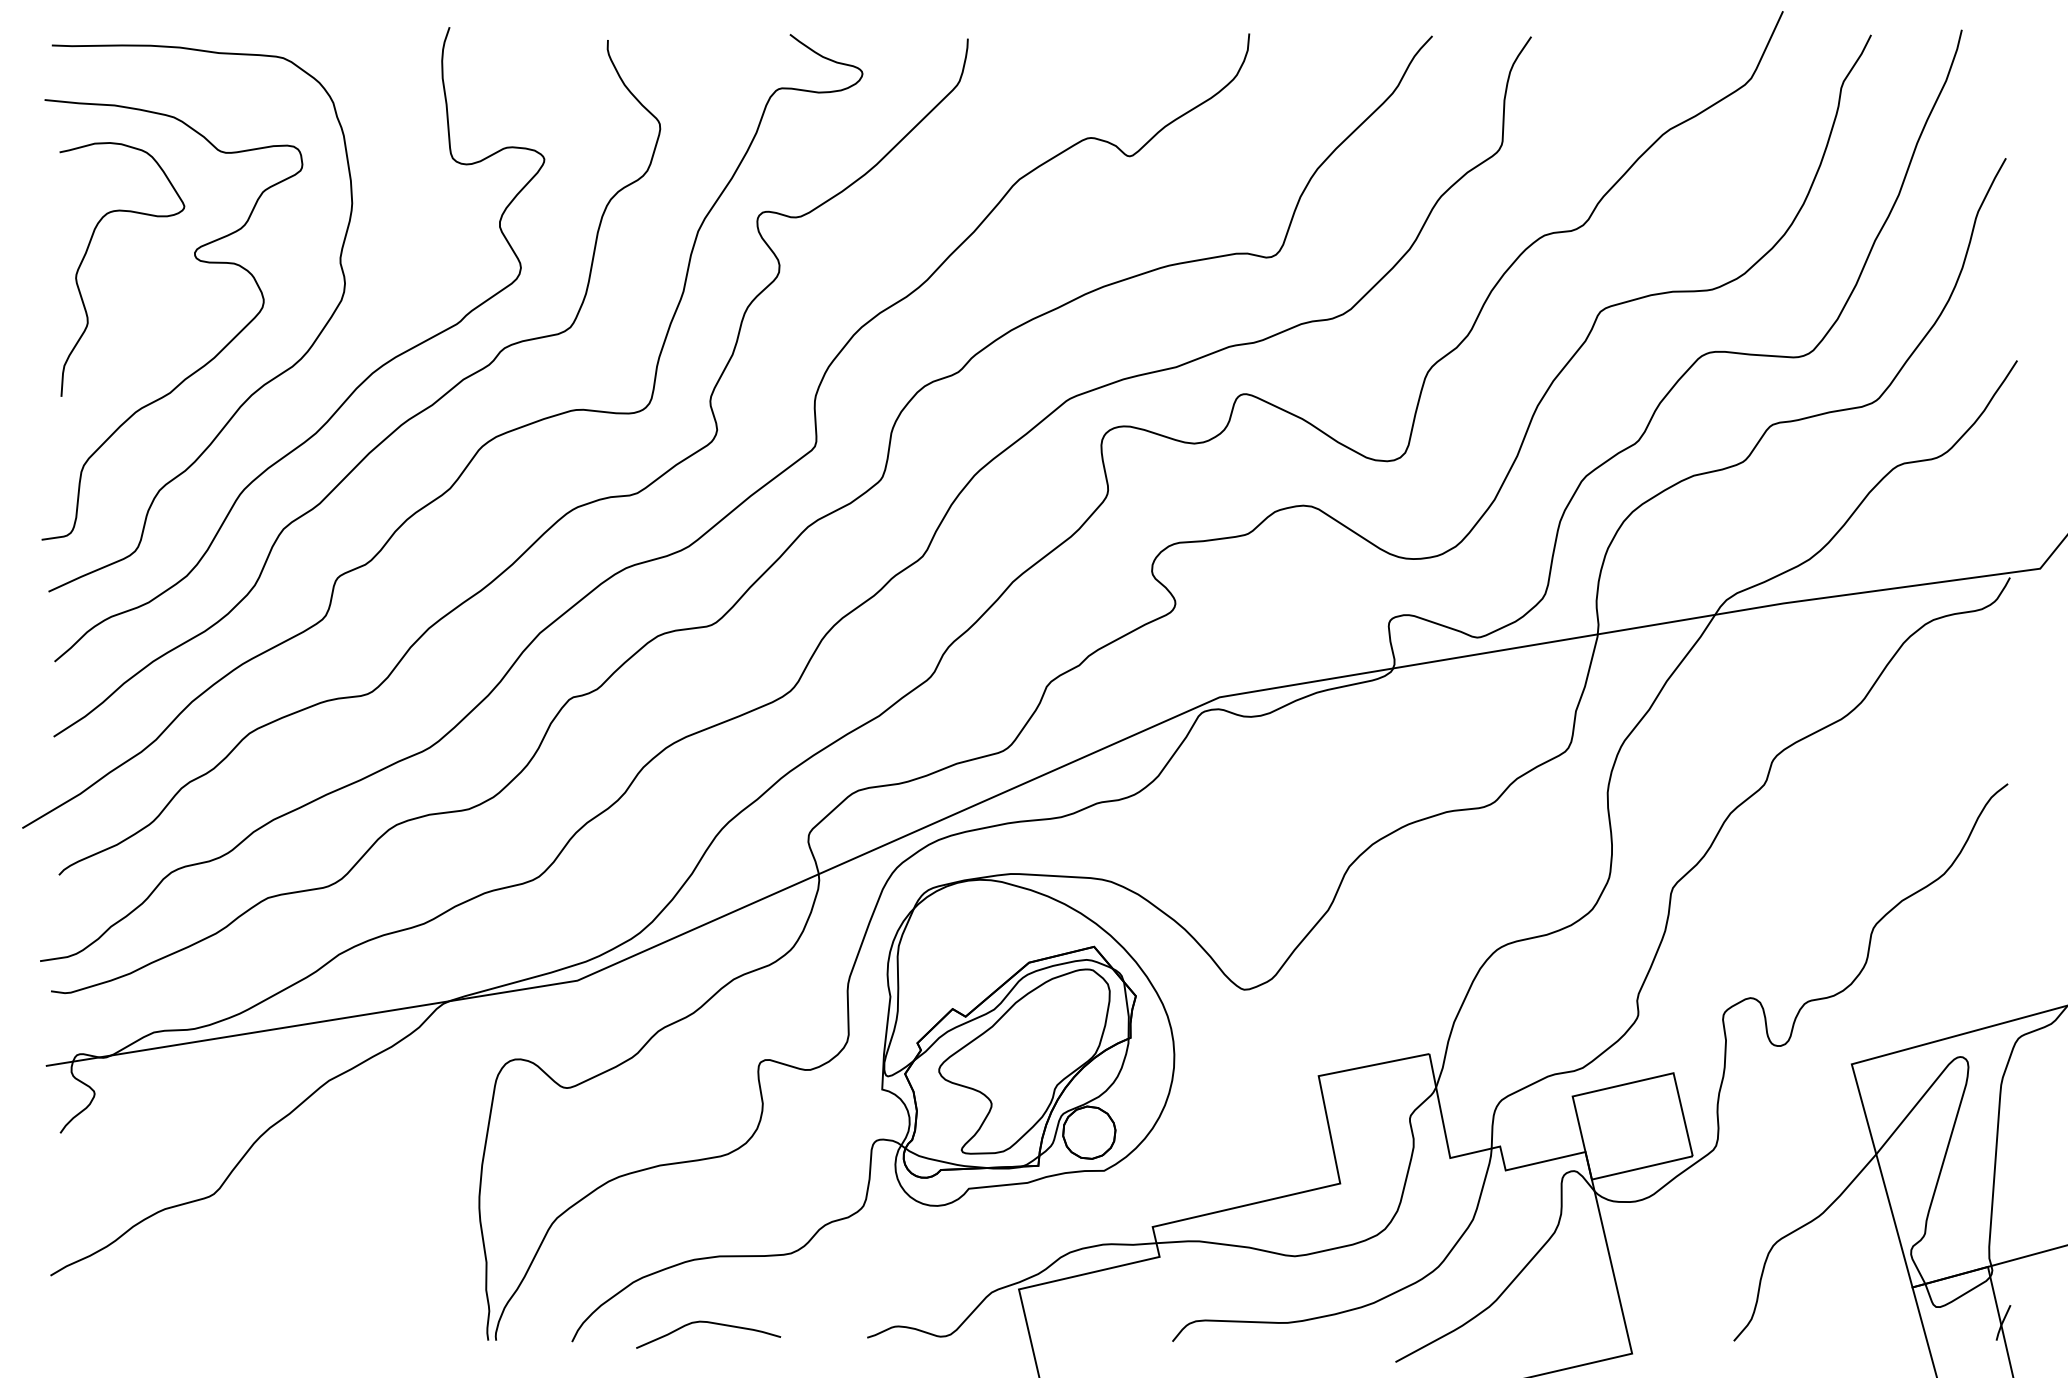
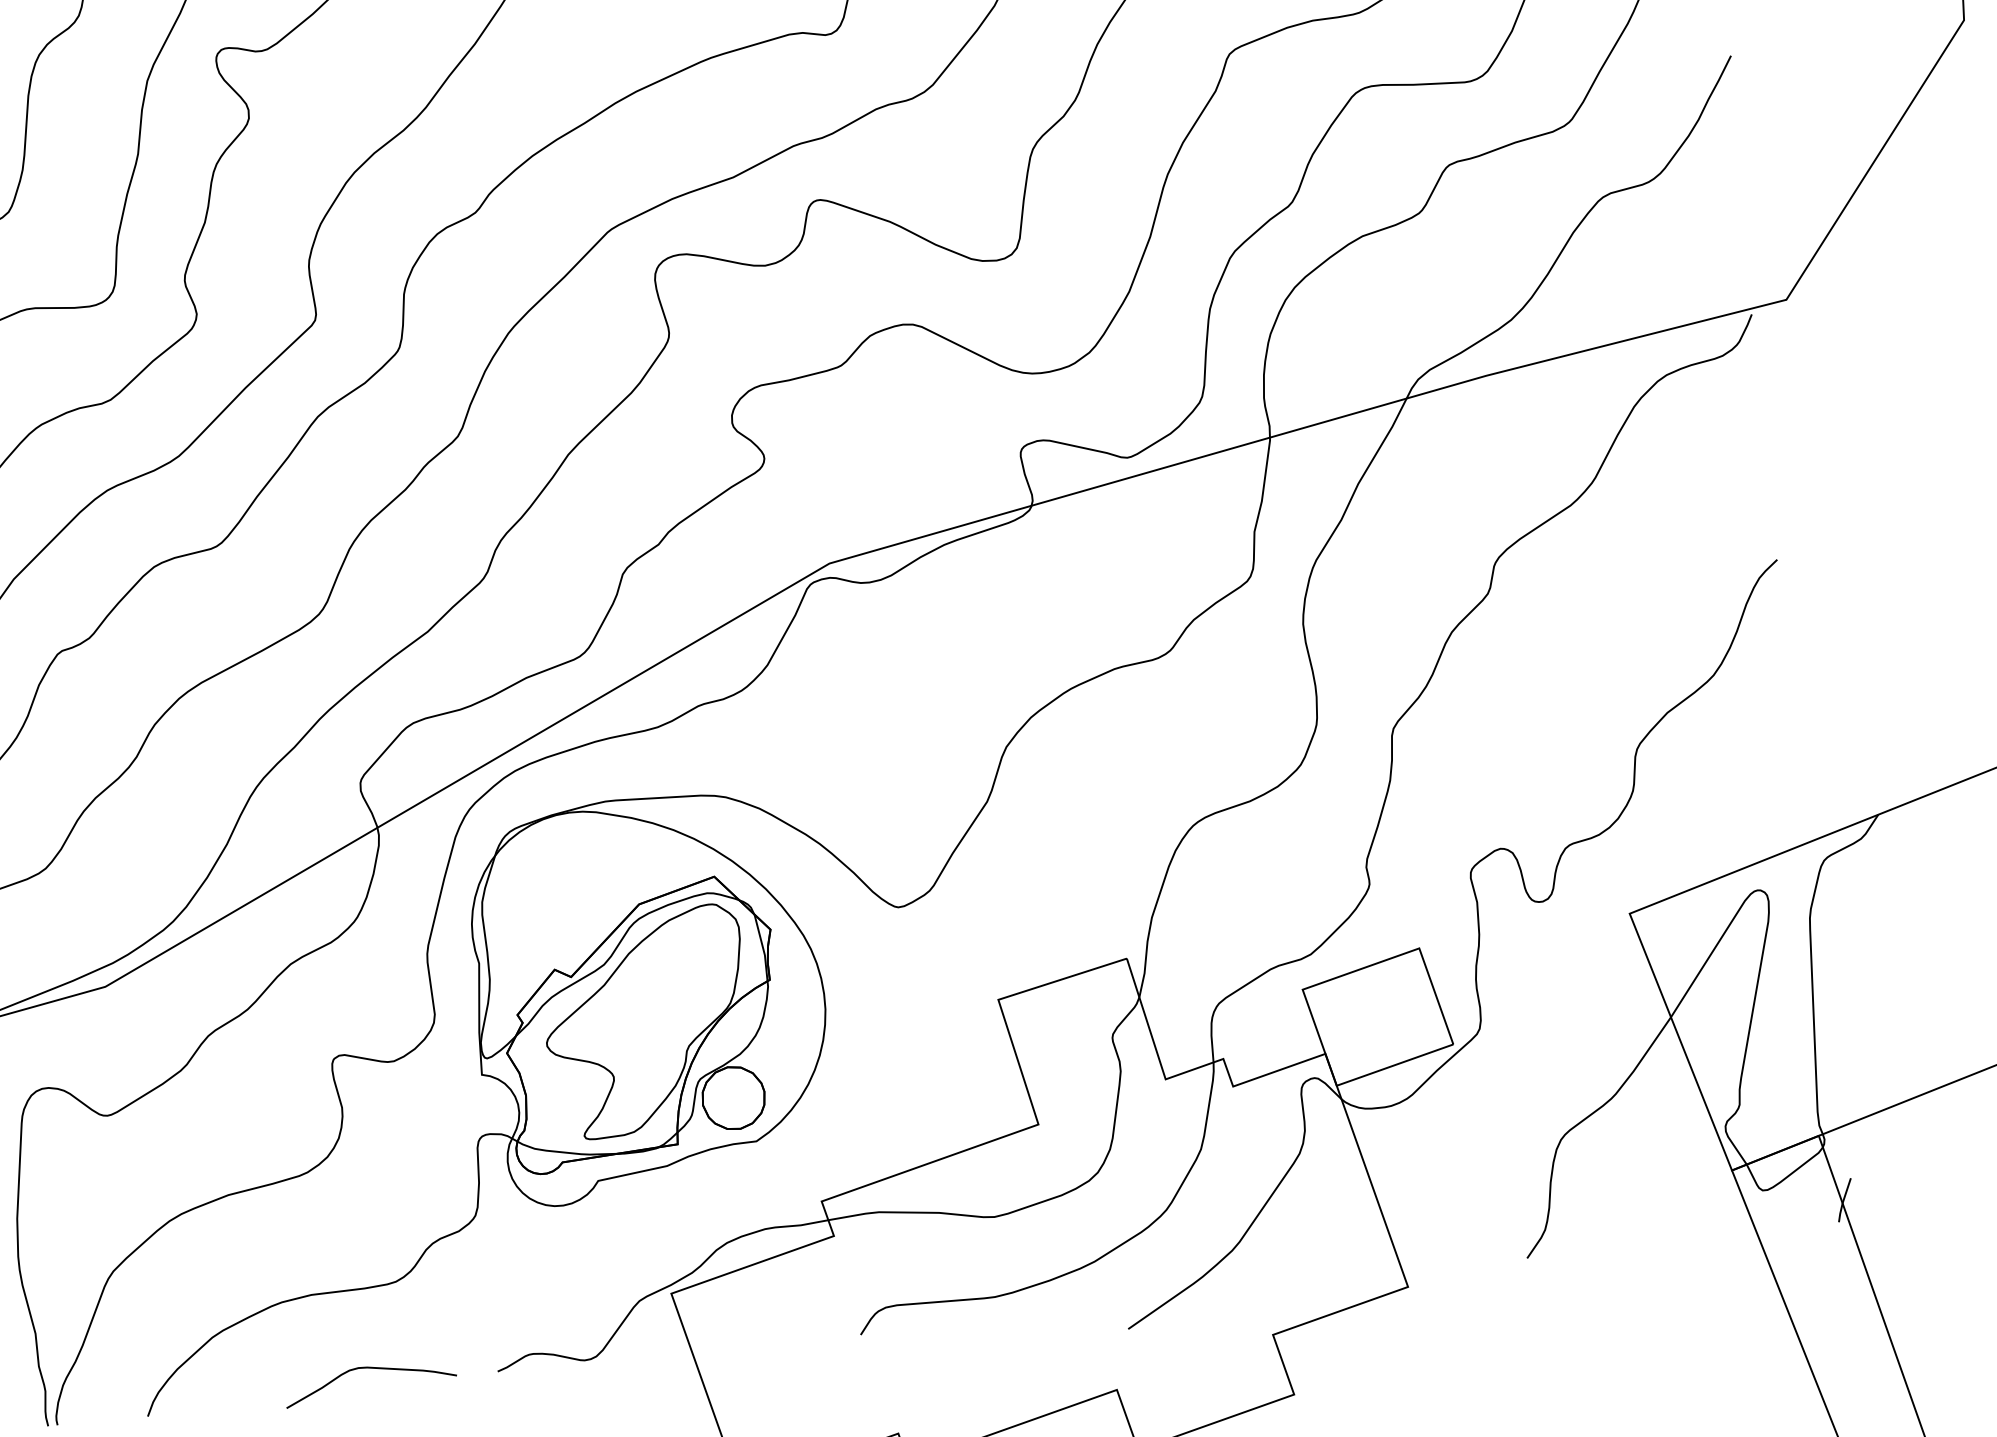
curve: (708, 1323) -> (369, 1369), moved

